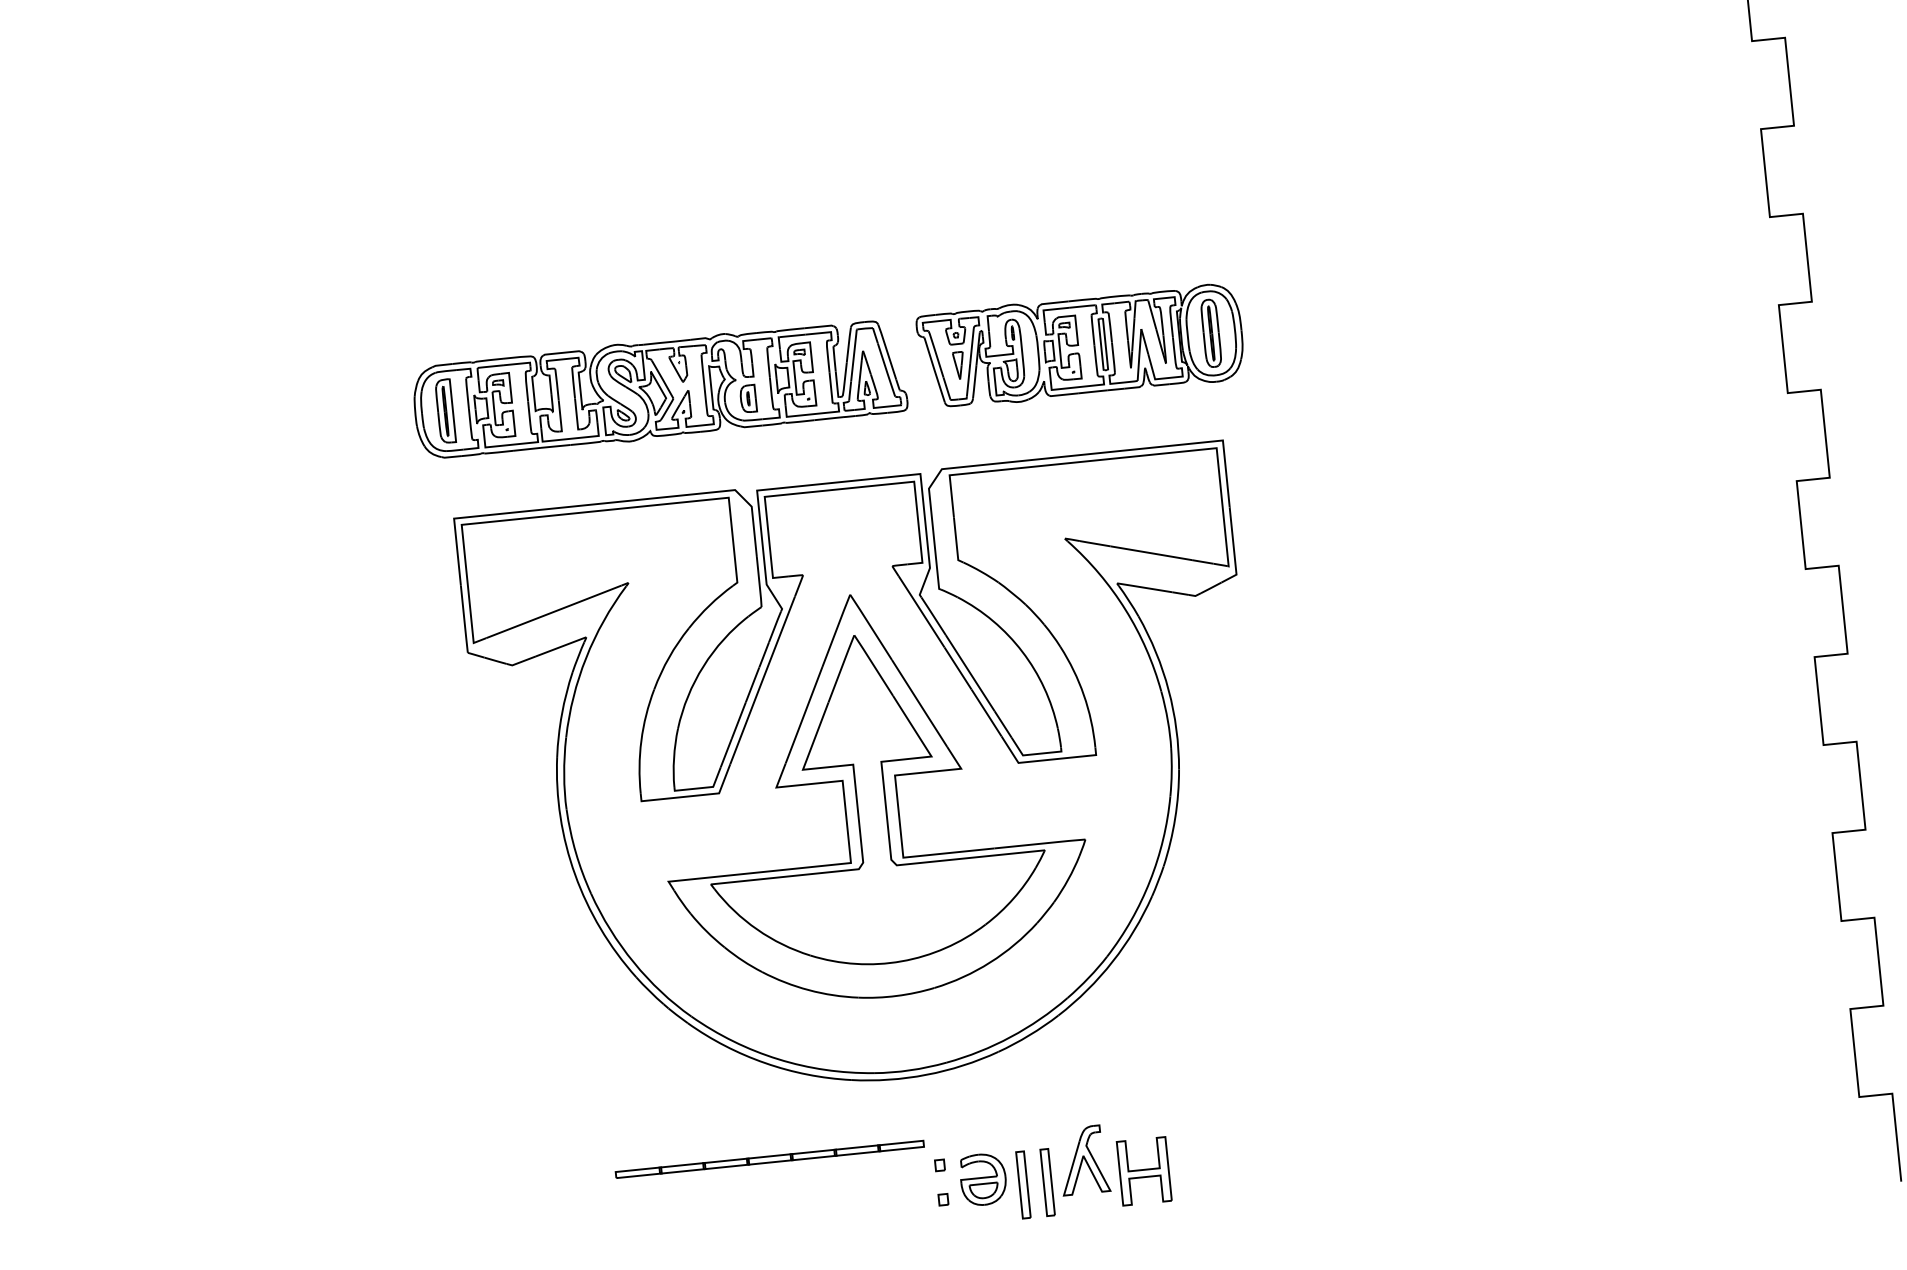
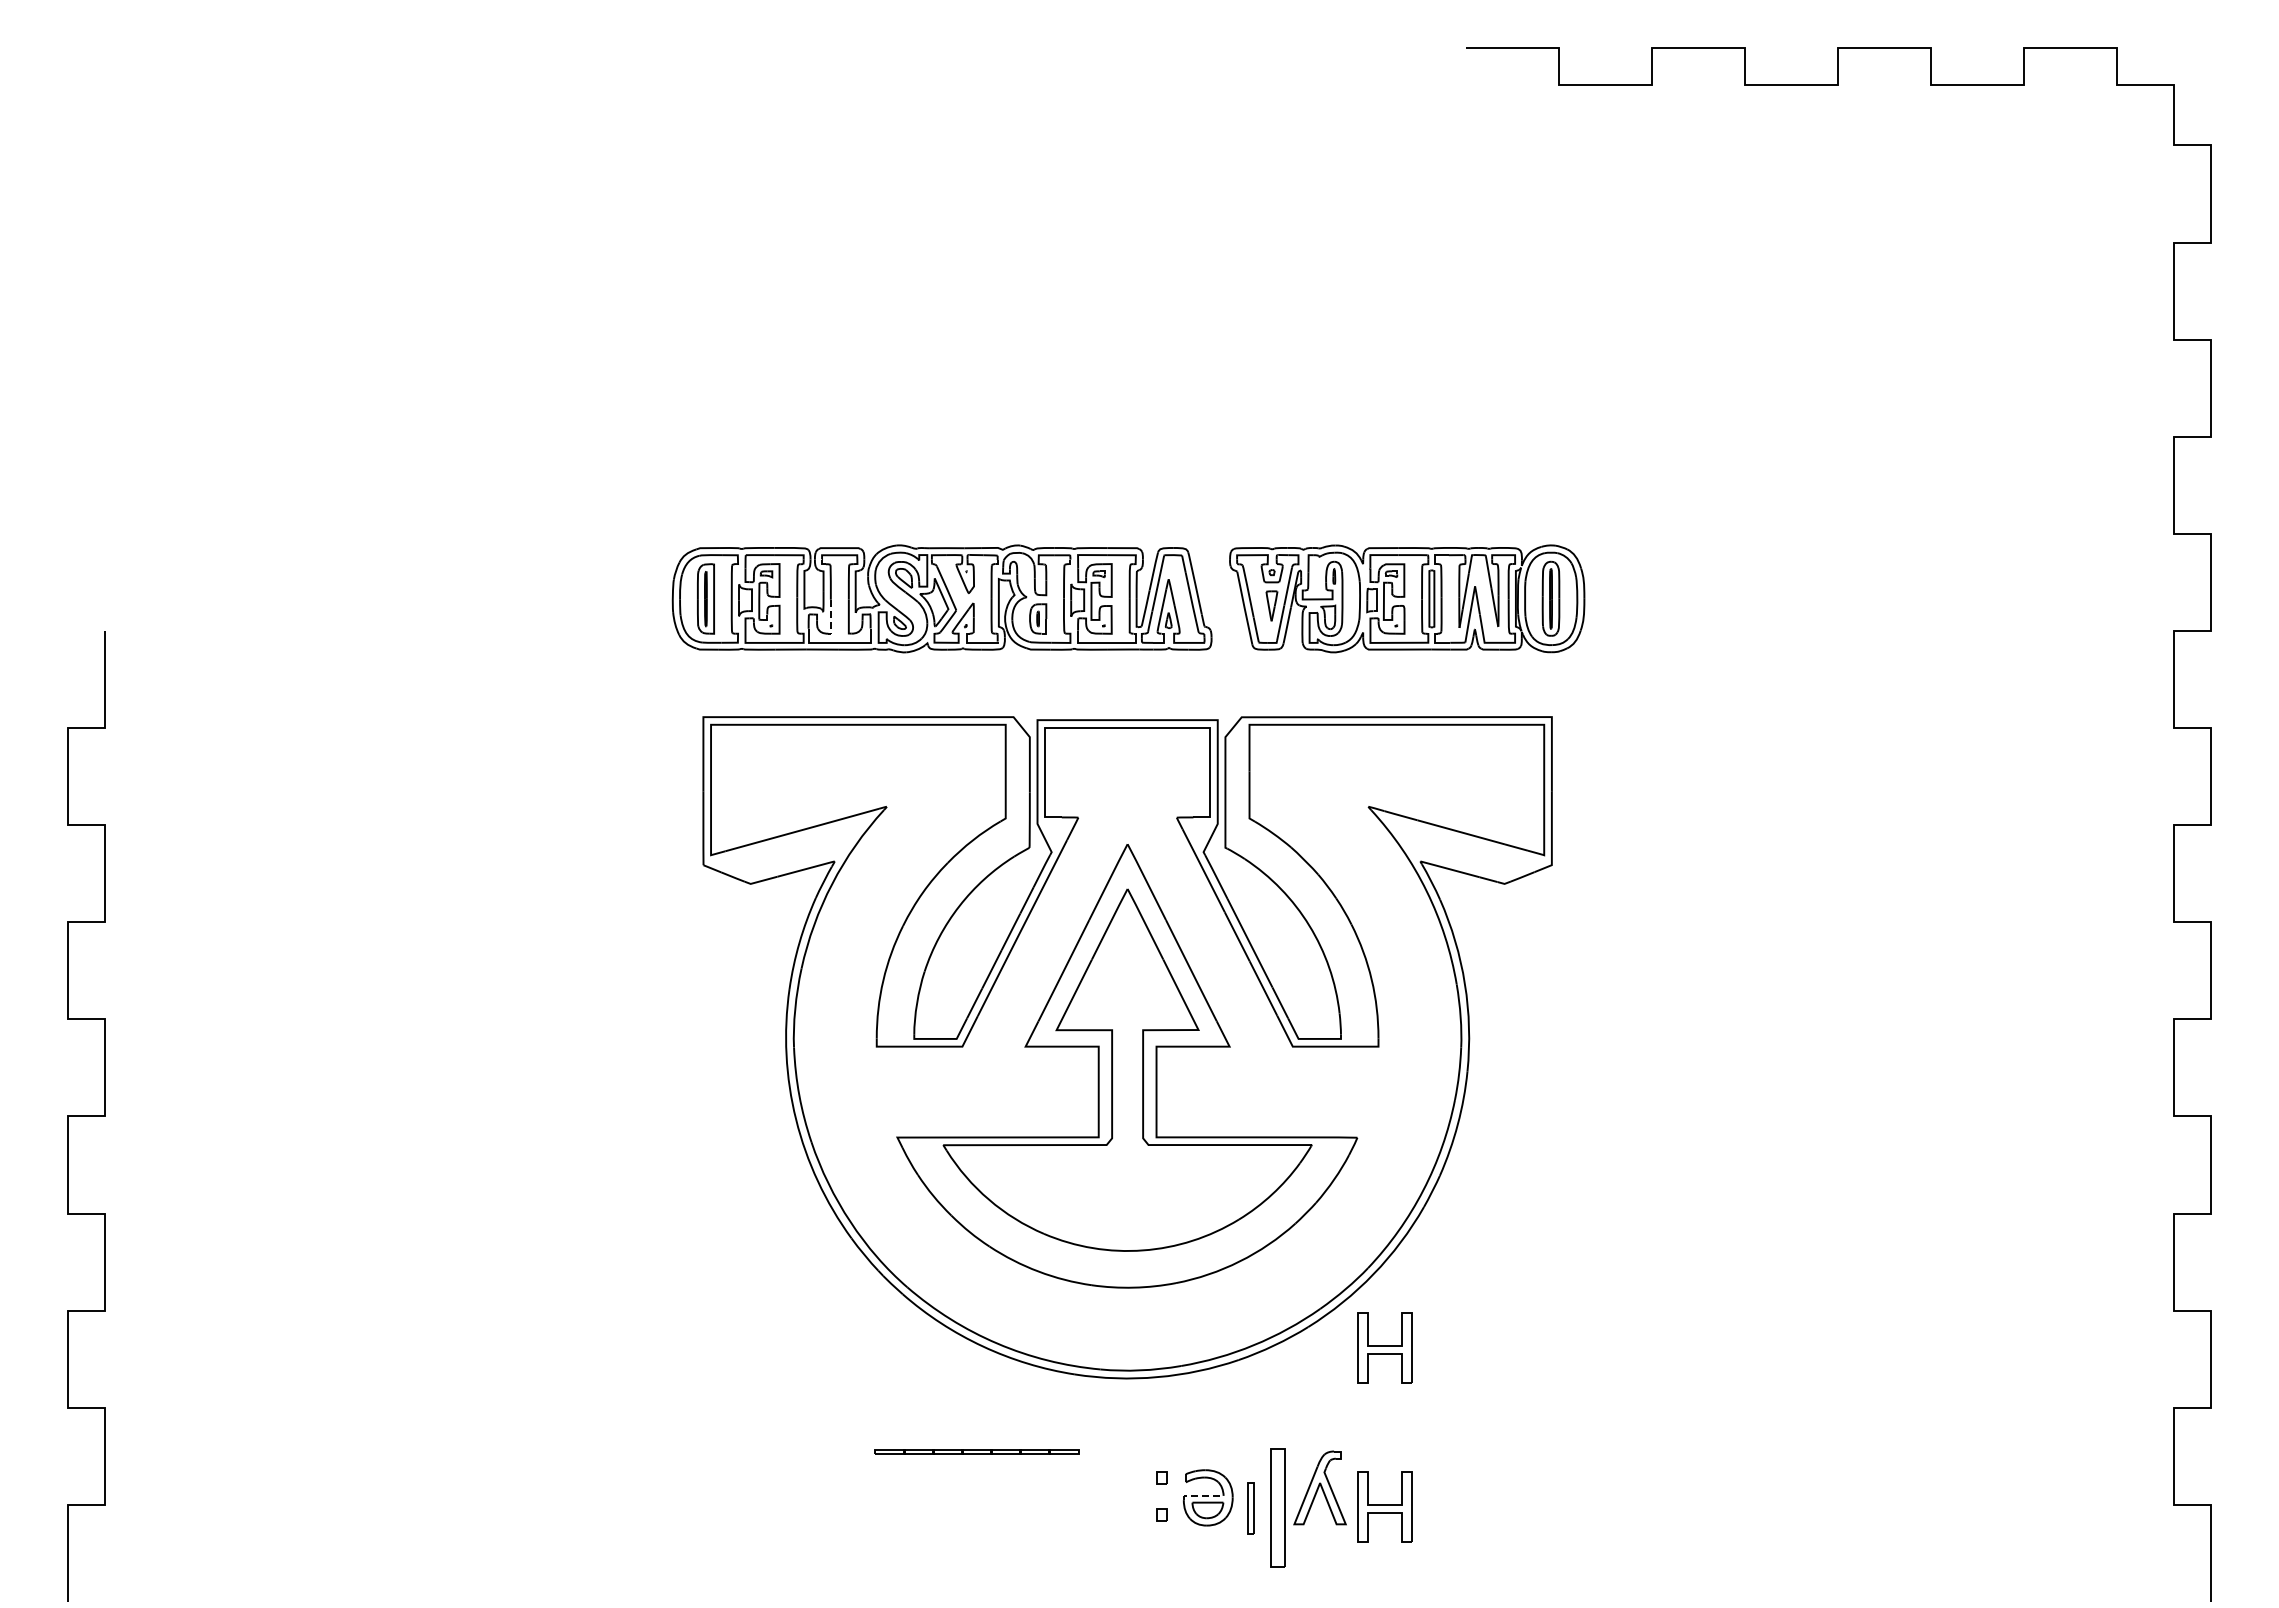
line: (560, 417) -> (830, 618), solid -> dashed
part: (1129, 1027) -> (1384, 1347), added
part: (769, 1159) -> (976, 1452), size x0.6
line: (976, 1178) -> (1200, 1495), solid -> dashed
part: (1047, 1182) -> (1277, 1508), size x1.6
part: (1023, 1185) -> (1251, 1508), size x0.7

